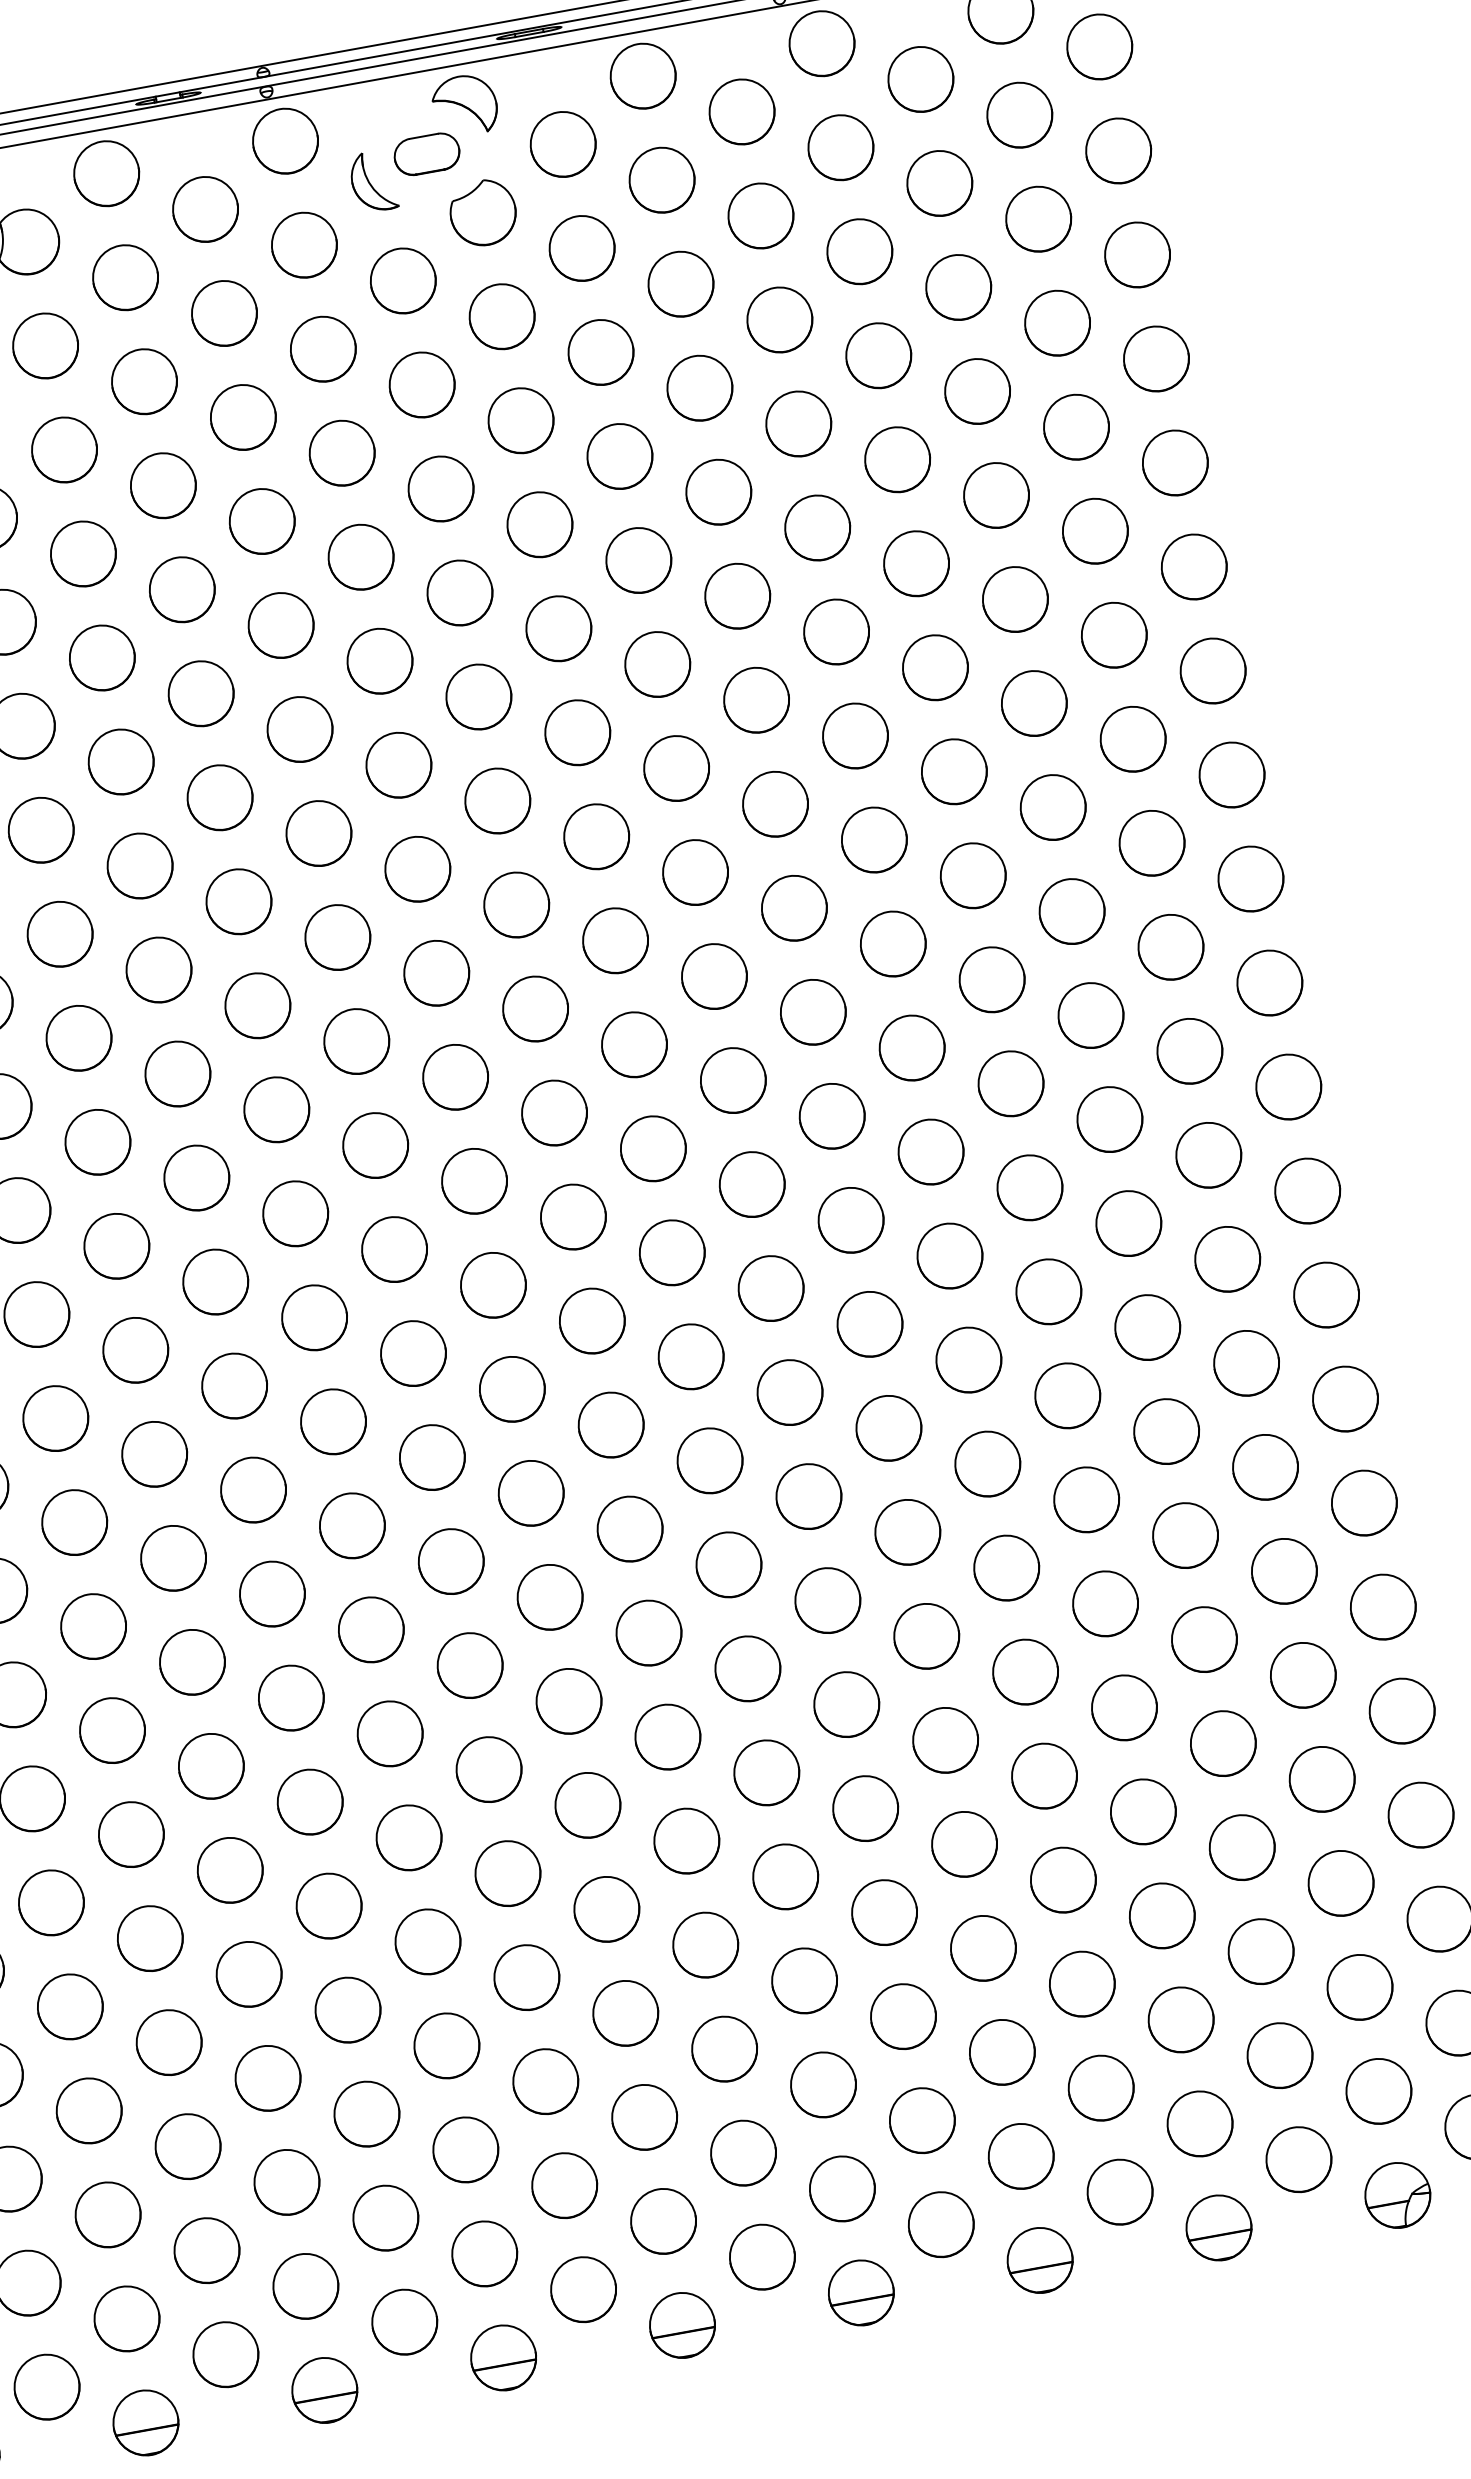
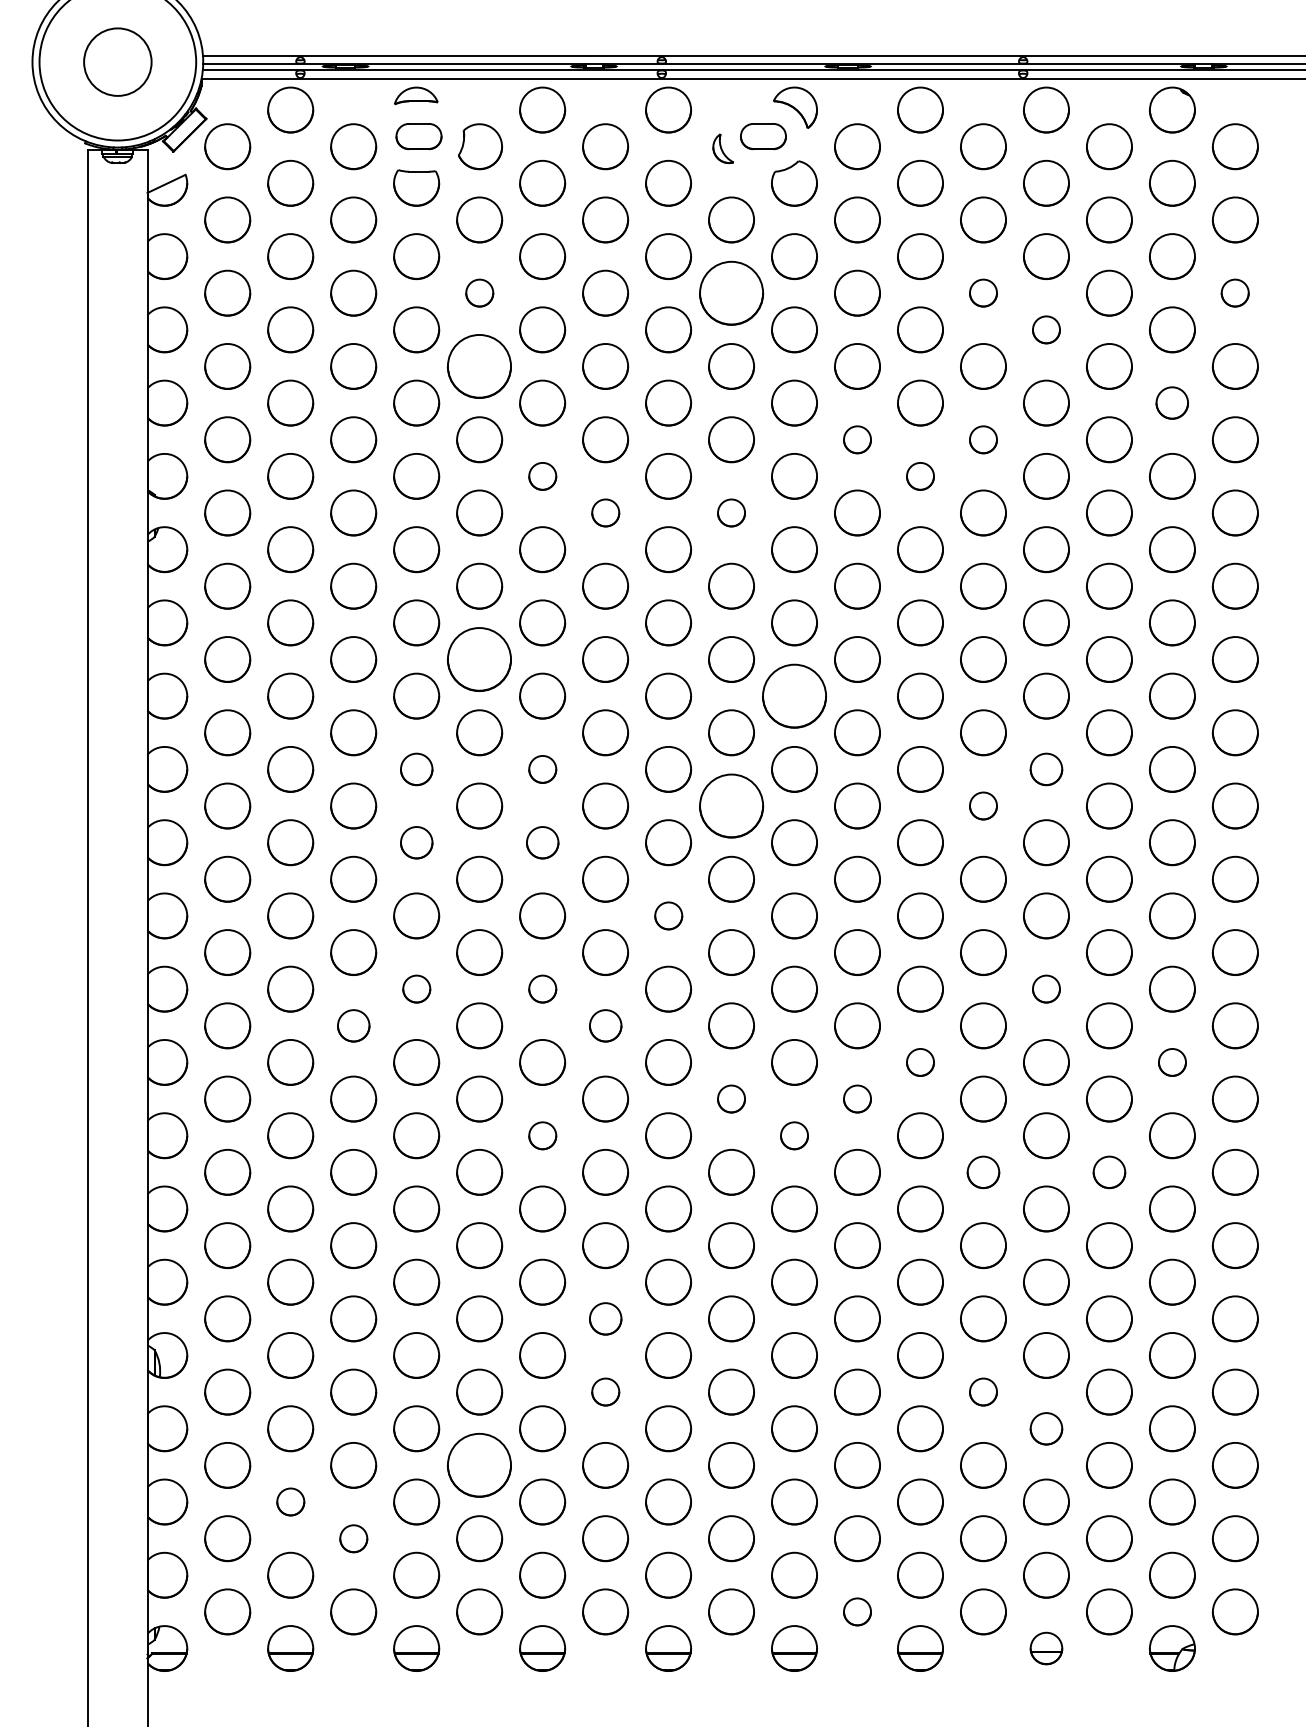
part: (373, 181) -> (723, 148), size x0.7
circle: (1136, 254) -> (1234, 292), size x0.6
circle: (779, 318) -> (983, 292), size x0.6
circle: (878, 355) -> (1046, 329), size x0.6
circle: (421, 383) -> (731, 292), size x1.4
circle: (1075, 426) -> (1171, 402), size x0.7
circle: (64, 448) -> (479, 292), size x0.6
circle: (817, 527) -> (983, 439), size x0.6
circle: (83, 554) -> (479, 366), size x1.4
circle: (638, 560) -> (857, 439), size x0.6
circle: (737, 596) -> (920, 476), size x0.6
circle: (201, 693) -> (542, 476), size x0.6
circle: (478, 696) -> (731, 512), size x0.6
circle: (299, 728) -> (605, 512), size x0.6
circle: (615, 939) -> (794, 695), size x1.4
circle: (158, 970) -> (479, 659), size x1.4
circle: (992, 979) -> (1046, 769), size x0.7
circle: (912, 1047) -> (983, 805), size x0.6
circle: (276, 1109) -> (542, 769), size x0.6
circle: (554, 1112) -> (731, 805), size x1.4
circle: (97, 1142) -> (416, 769), size x0.7
circle: (295, 1213) -> (542, 842), size x0.7
circle: (116, 1246) -> (416, 842), size x0.7
circle: (493, 1284) -> (668, 915), size x0.6
circle: (1048, 1290) -> (1046, 988), size x0.6
circle: (1246, 1363) -> (1172, 1062), size x0.6
circle: (333, 1420) -> (542, 988), size x0.6
circle: (888, 1428) -> (920, 1062), size x0.6
circle: (154, 1453) -> (416, 988), size x0.6
circle: (432, 1457) -> (605, 1025), size x0.7
circle: (808, 1495) -> (857, 1098), size x0.6
circle: (74, 1522) -> (353, 1025), size x0.7
circle: (629, 1528) -> (731, 1098), size x0.6
circle: (1185, 1535) -> (1109, 1172), size x0.7
circle: (728, 1564) -> (794, 1135), size x0.6
circle: (1006, 1568) -> (983, 1172), size x0.7
circle: (371, 1629) -> (542, 1135), size x0.6
circle: (507, 1873) -> (605, 1318), size x0.7
circle: (1063, 1879) -> (983, 1391), size x0.6
circle: (1162, 1915) -> (1046, 1428), size x0.7
circle: (526, 1976) -> (605, 1391), size x0.6
circle: (366, 2114) -> (479, 1465), size x1.4
circle: (107, 2214) -> (290, 1501), size x0.6
circle: (941, 2224) -> (857, 1611), size x0.6
part: (1219, 2227) -> (1046, 1648), size x0.7
circle: (206, 2250) -> (353, 1538), size x0.6

